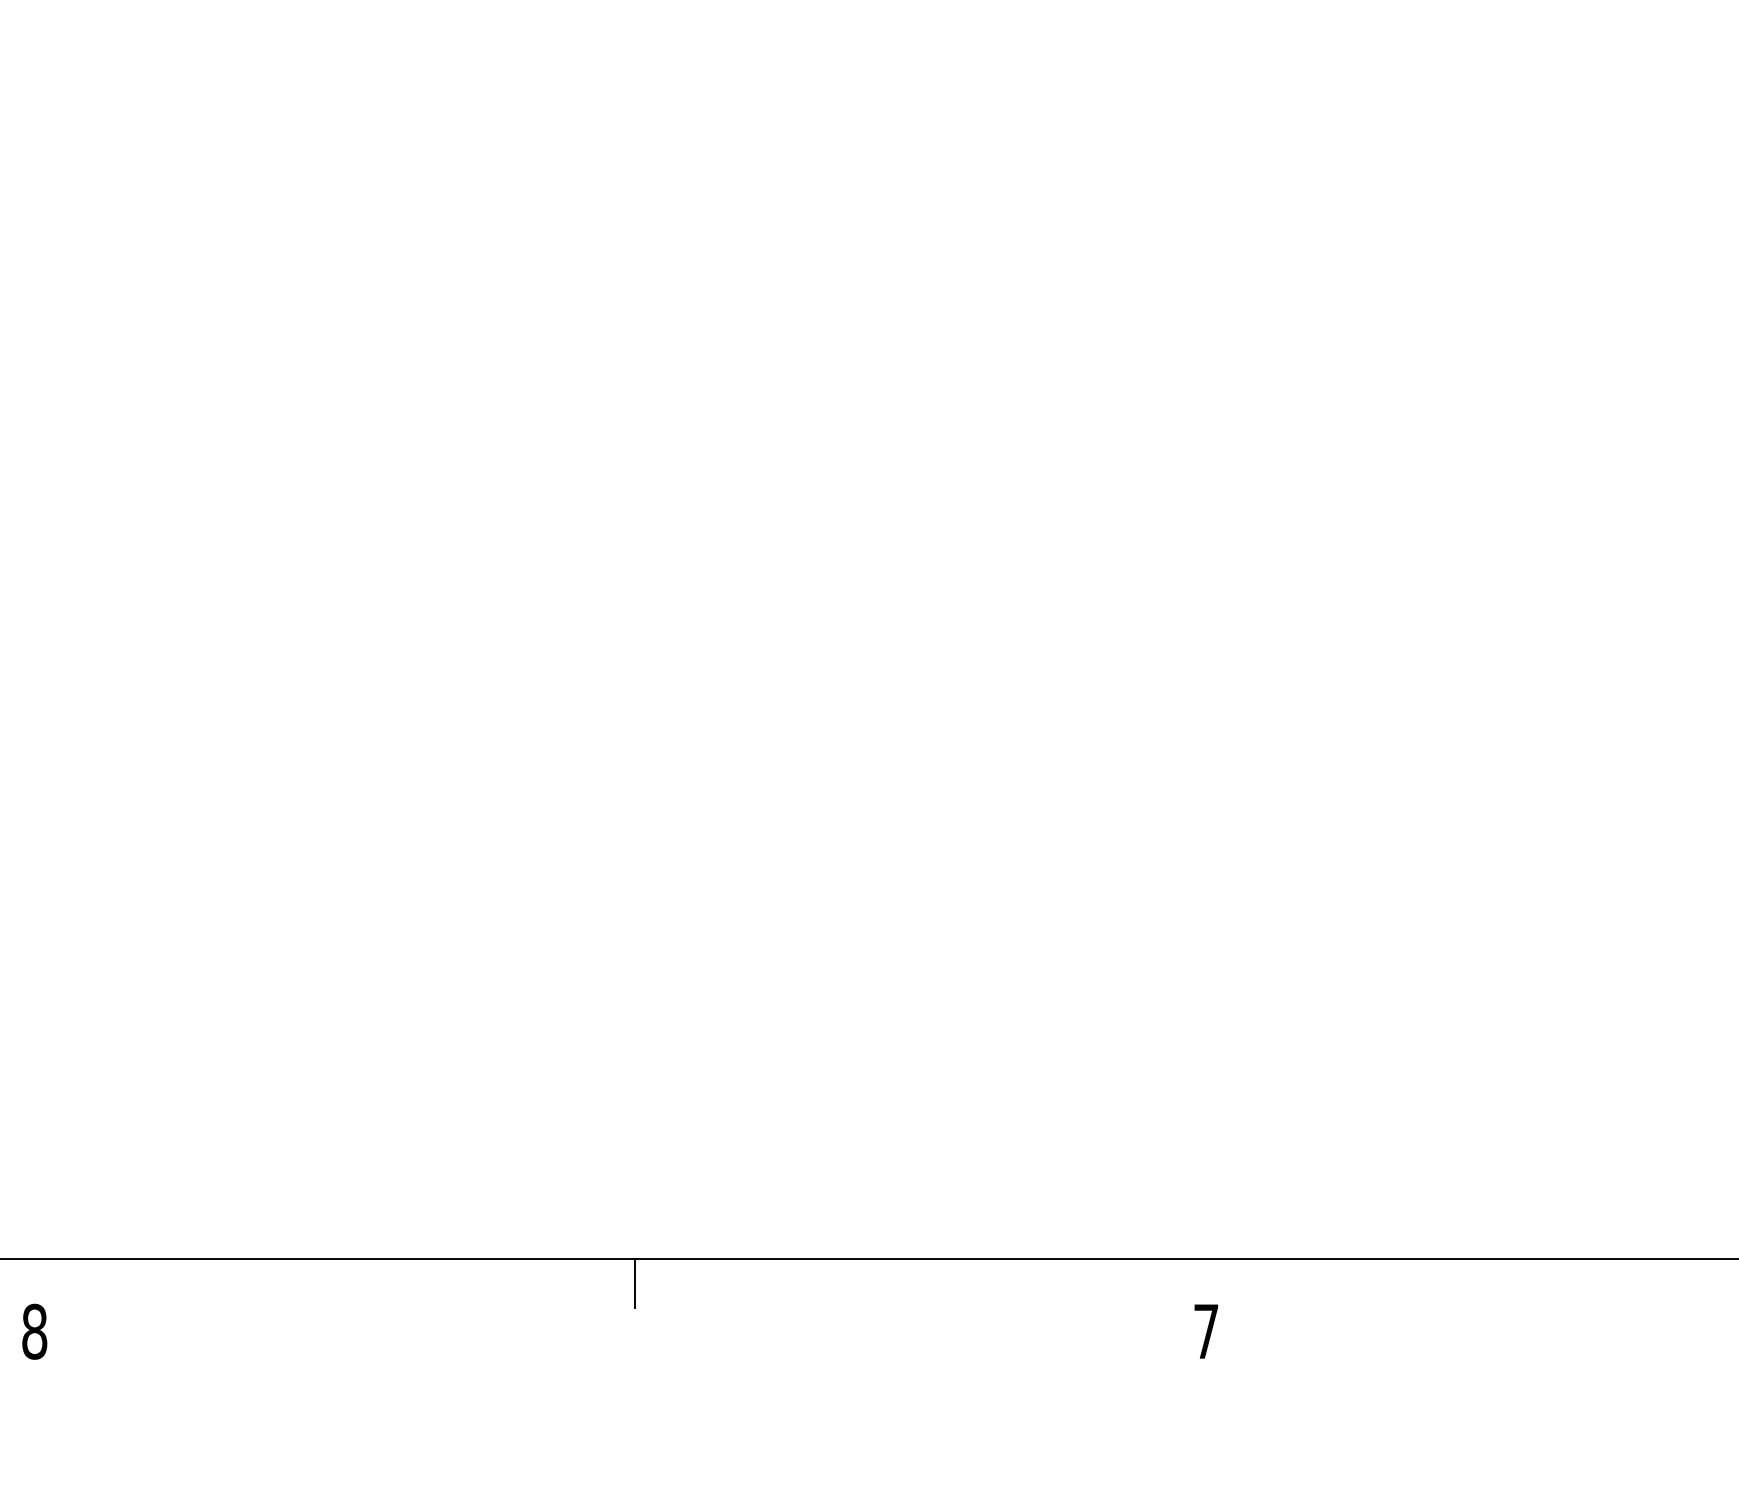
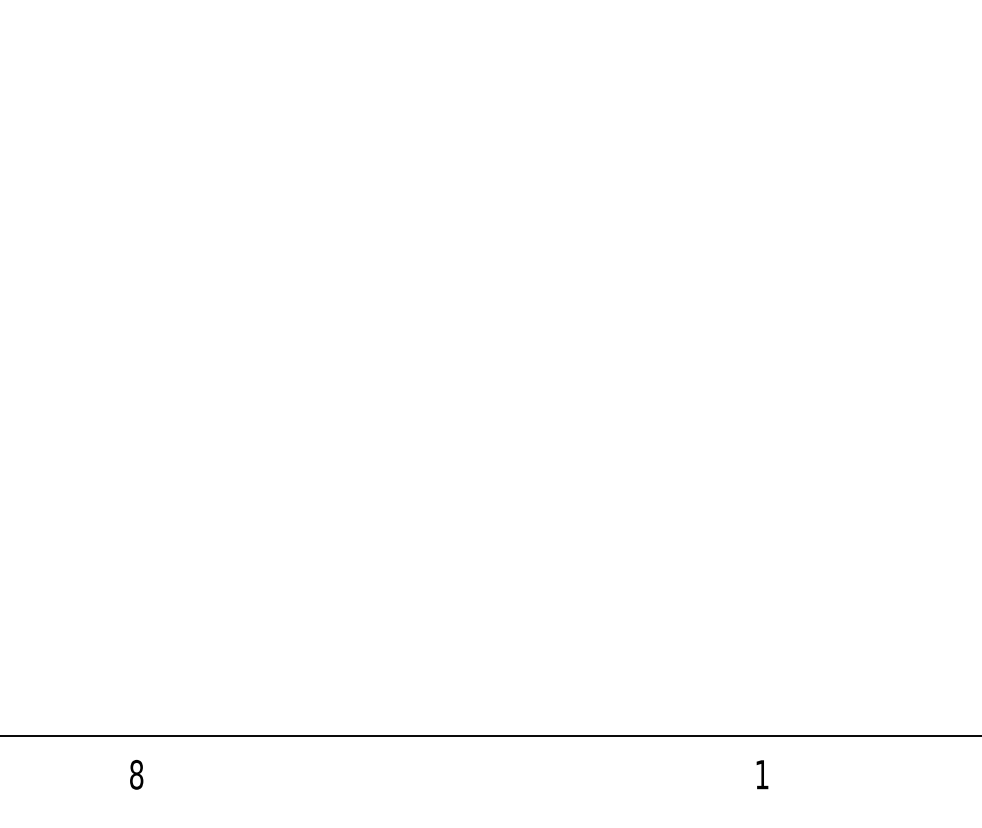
line: (635, 1284) -> (457, 749), removed
text: (1206, 1331) -> (762, 774), 7 -> 1

